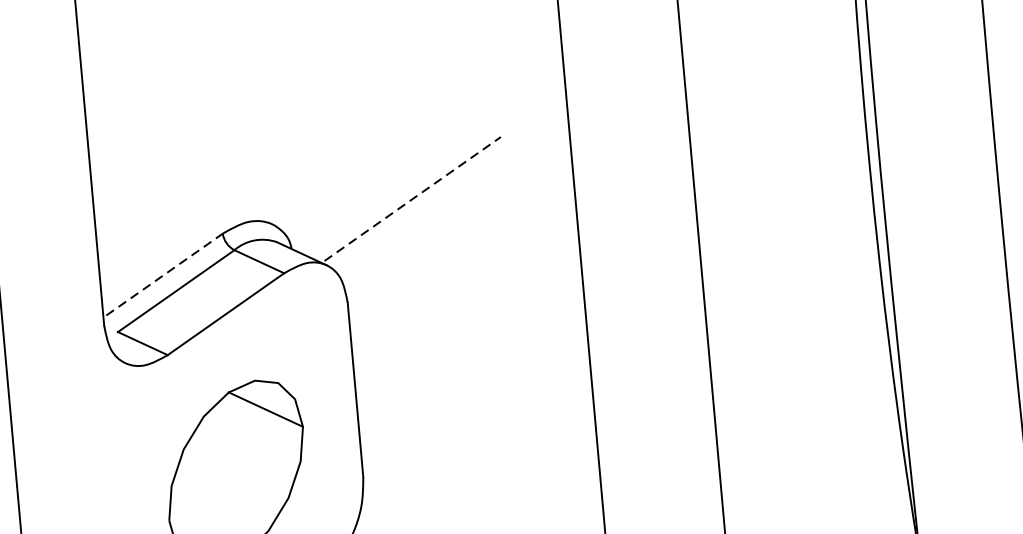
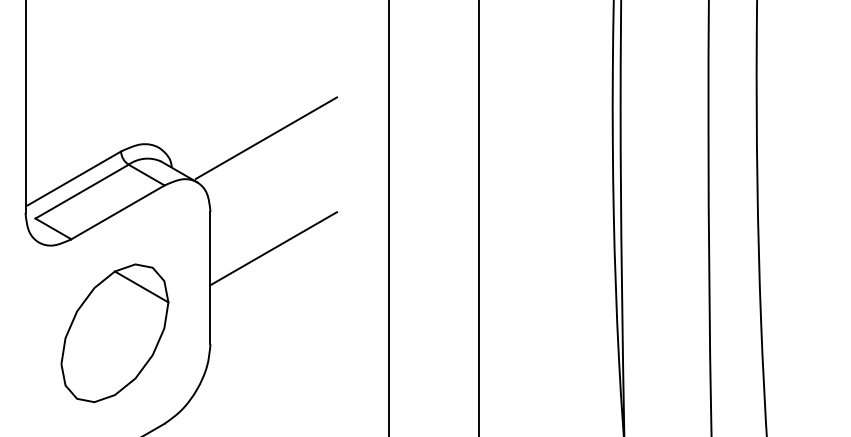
line: (412, 199) -> (266, 138), dashed -> solid
line: (164, 274) -> (74, 178), dashed -> solid
line: (435, 343) -> (273, 248), added

